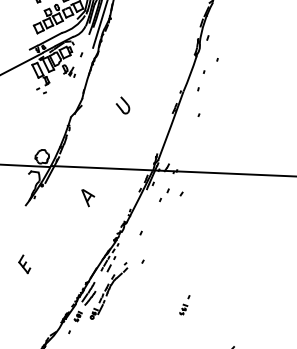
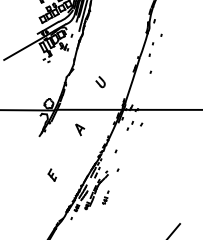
part: (122, 106) -> (100, 82), moved
part: (25, 263) -> (52, 174), moved
part: (184, 304) -> (105, 197), moved

